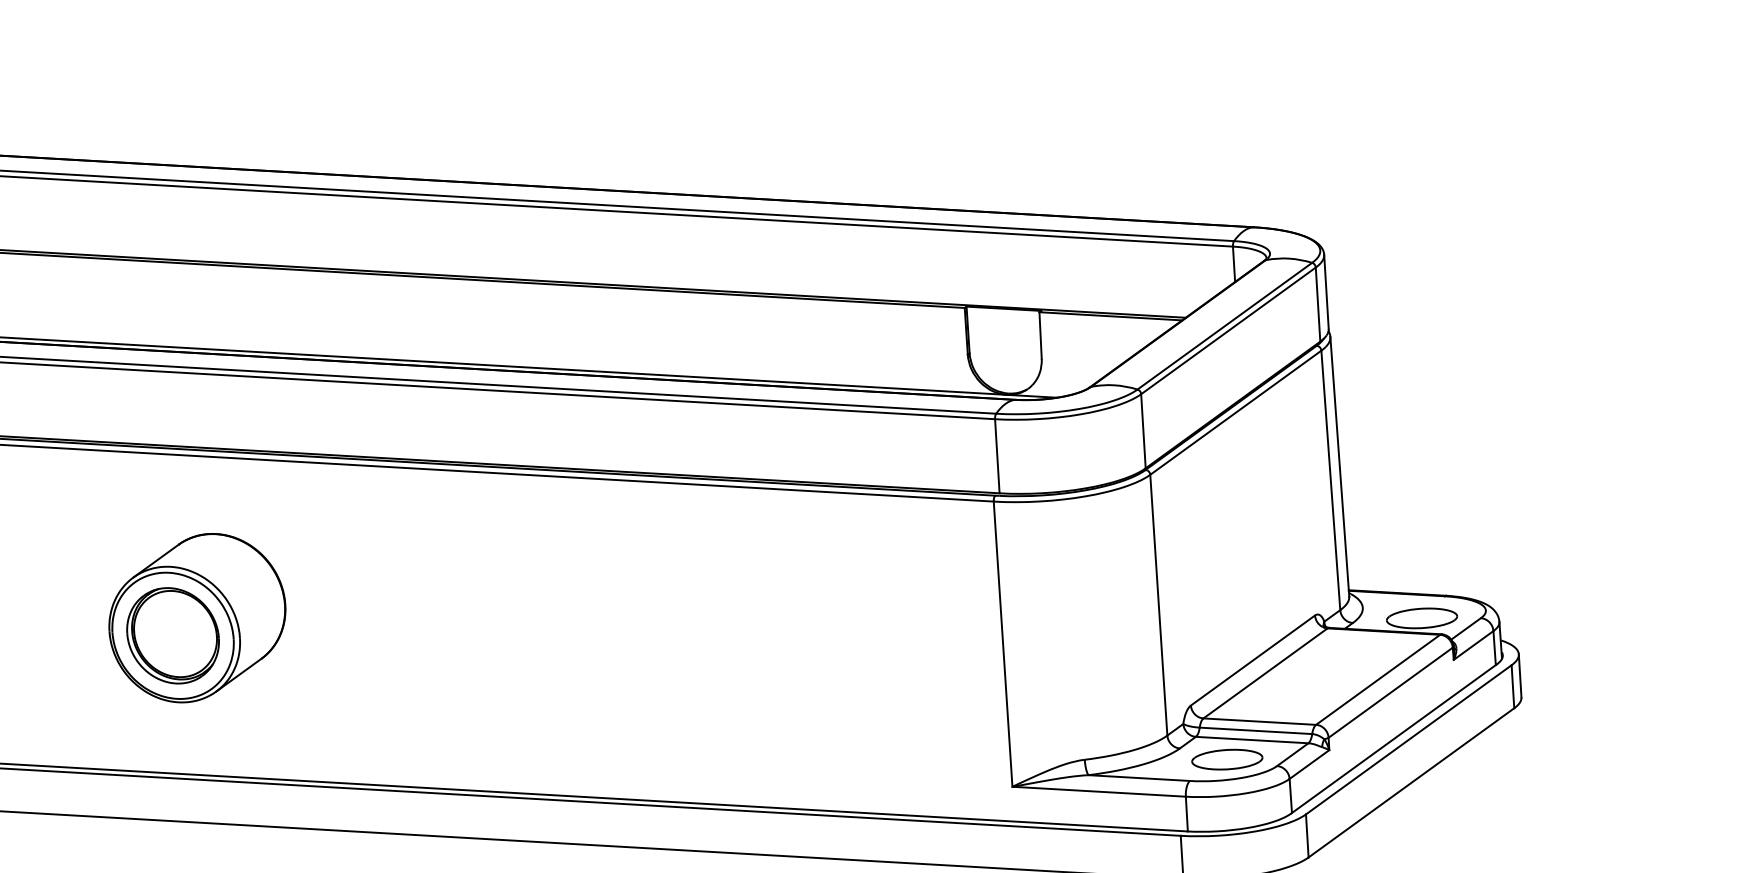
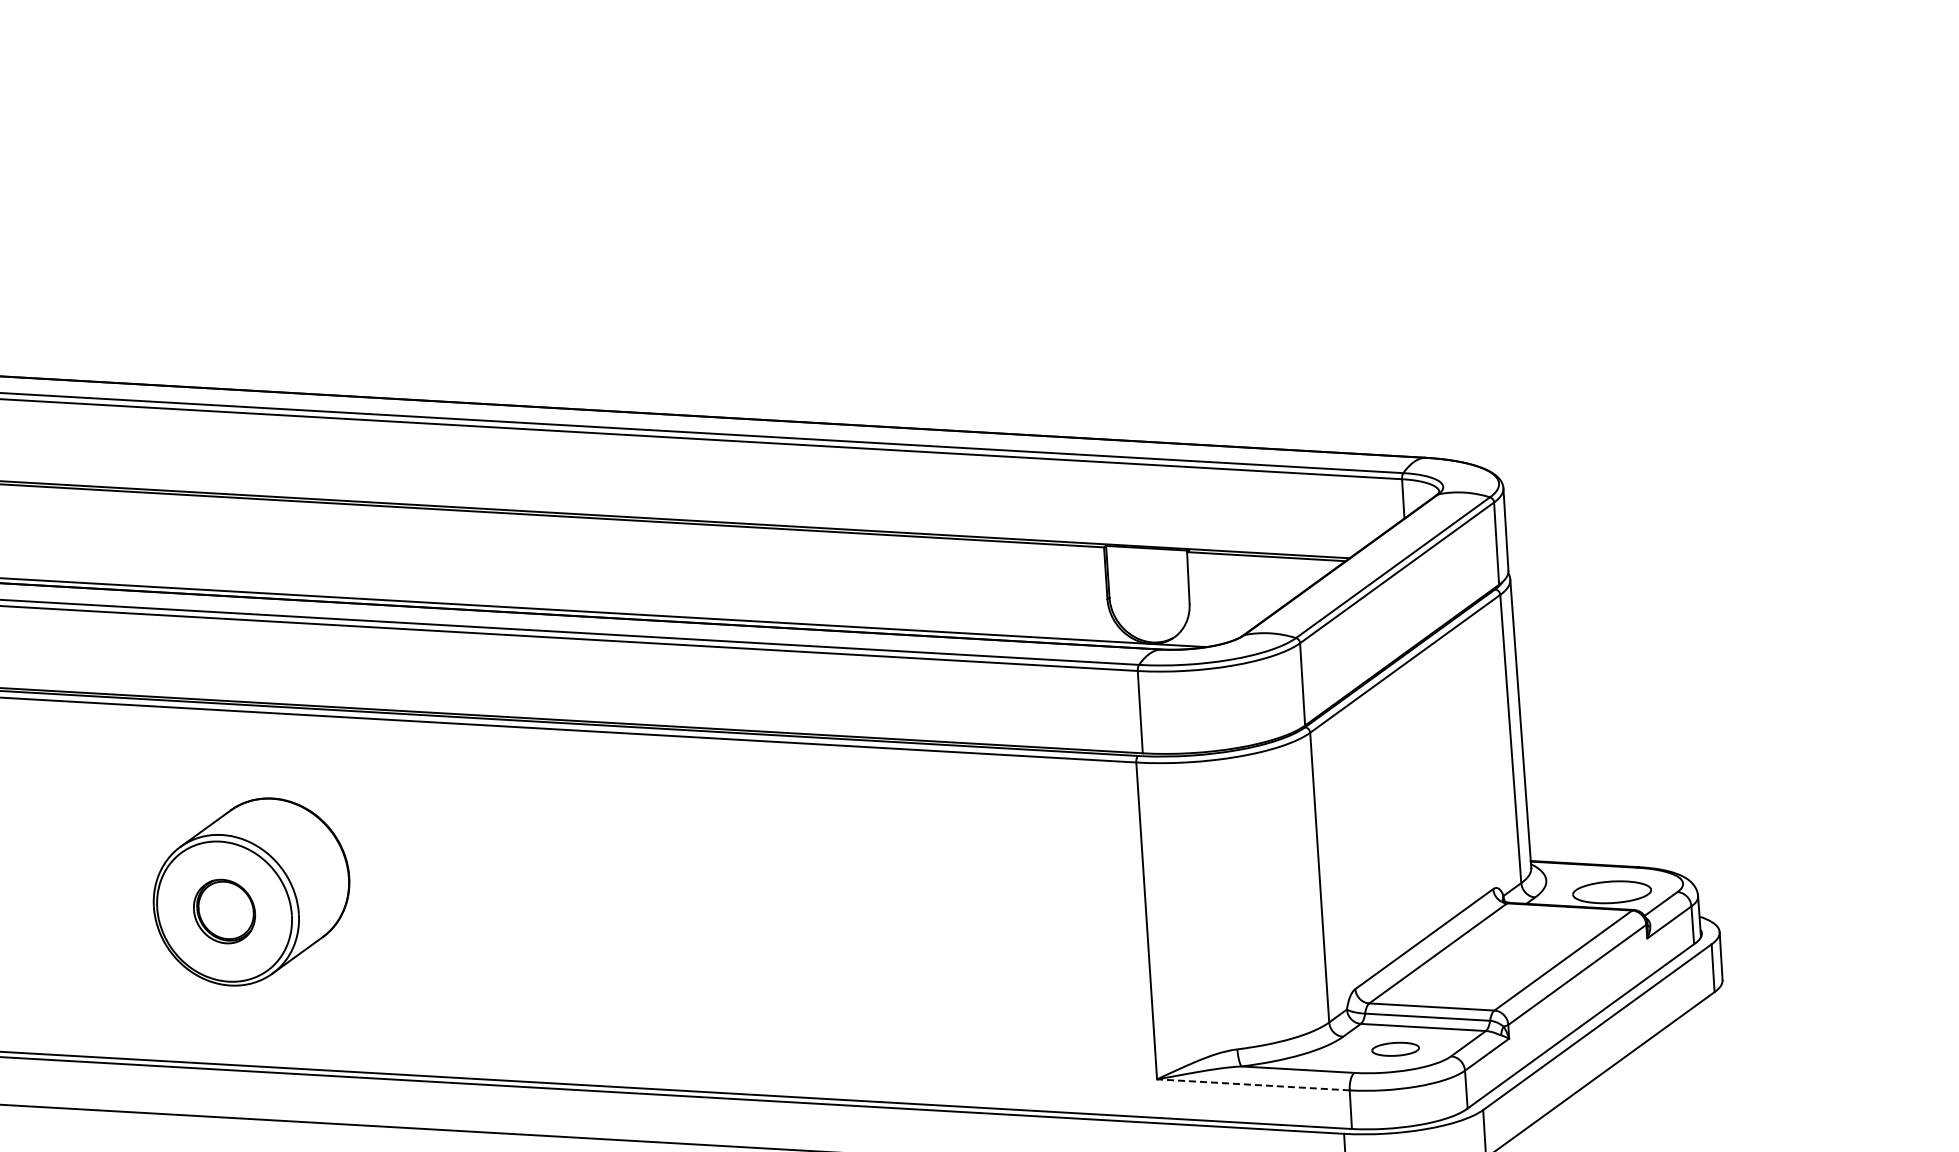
part: (173, 635) -> (224, 911), size x0.6
part: (1227, 759) -> (1395, 1049), size x0.6
line: (1098, 791) -> (1252, 1084), solid -> dashed

